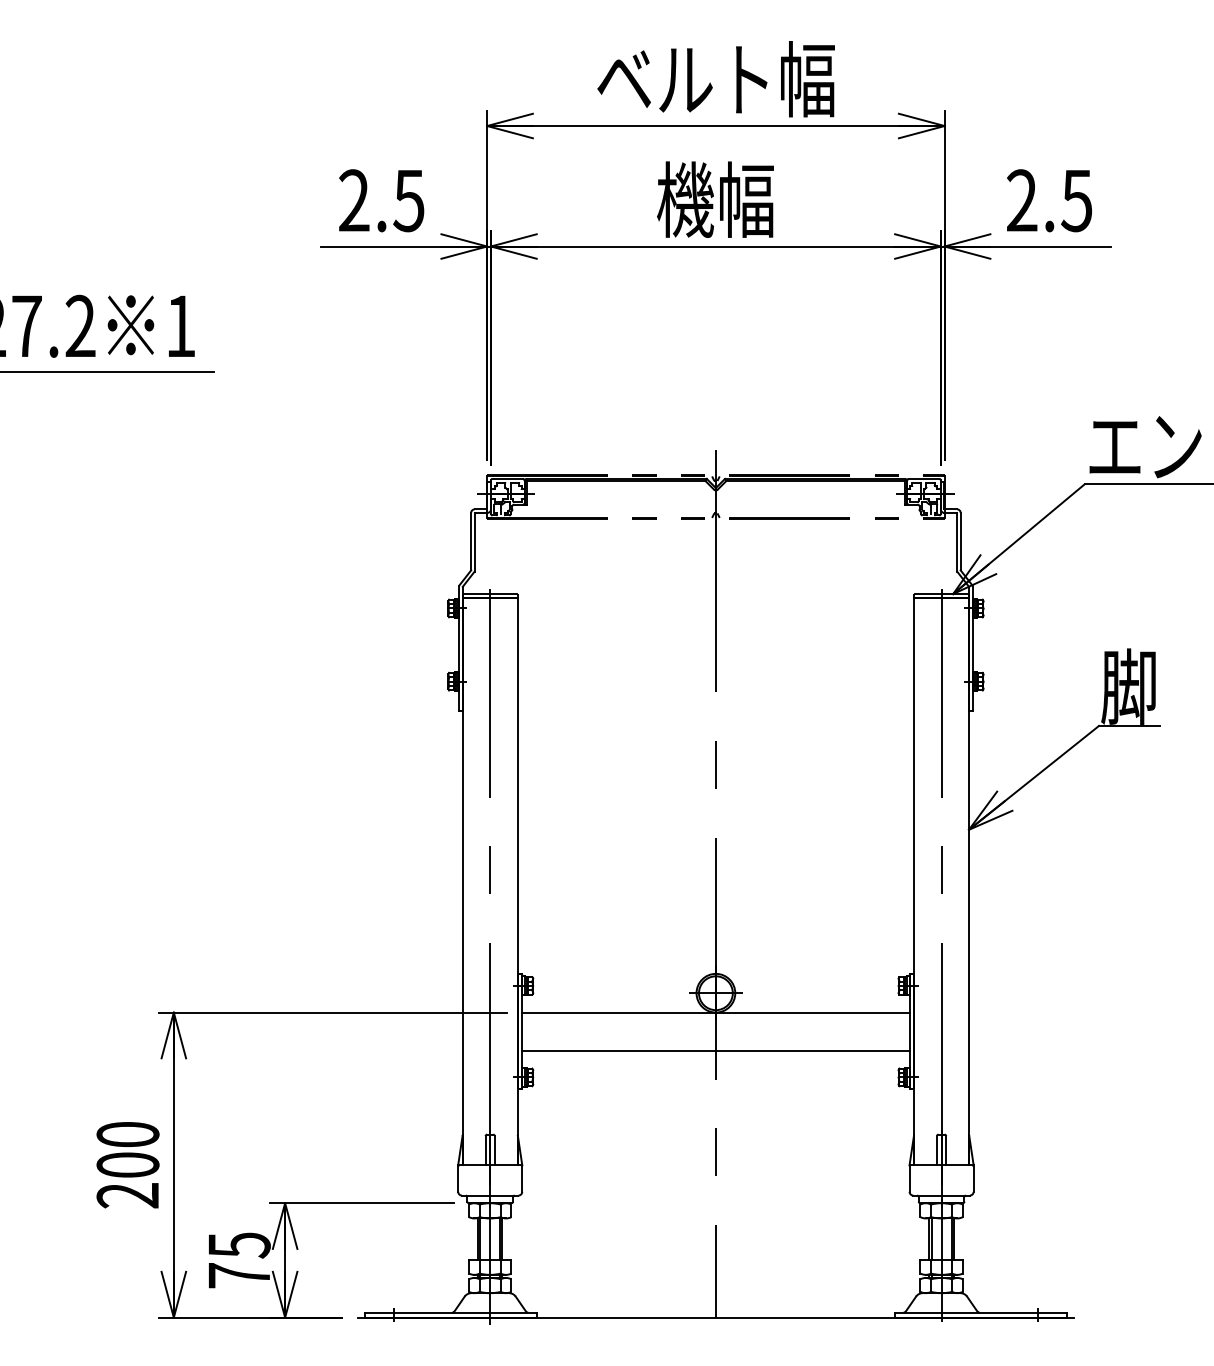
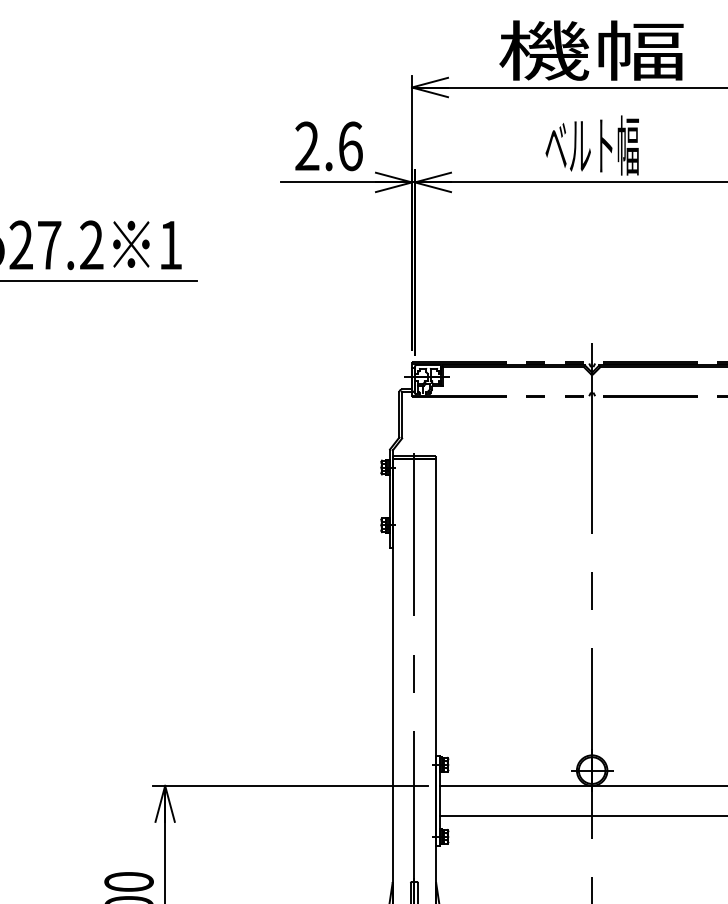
text: (715, 78) -> (591, 50), ベルト幅 -> 機幅
text: (715, 199) -> (591, 145), 機幅 -> ベルト幅
text: (408, 200) -> (350, 146), 2.5 -> 2.6

